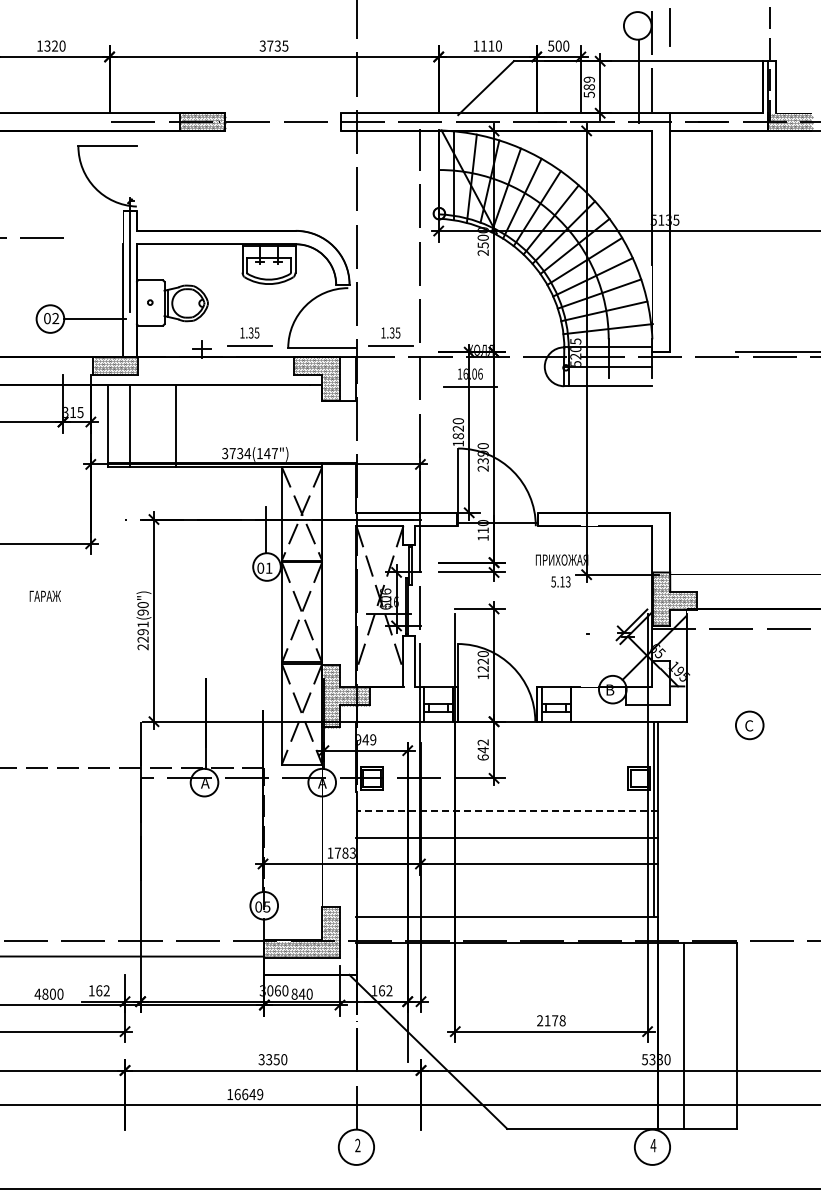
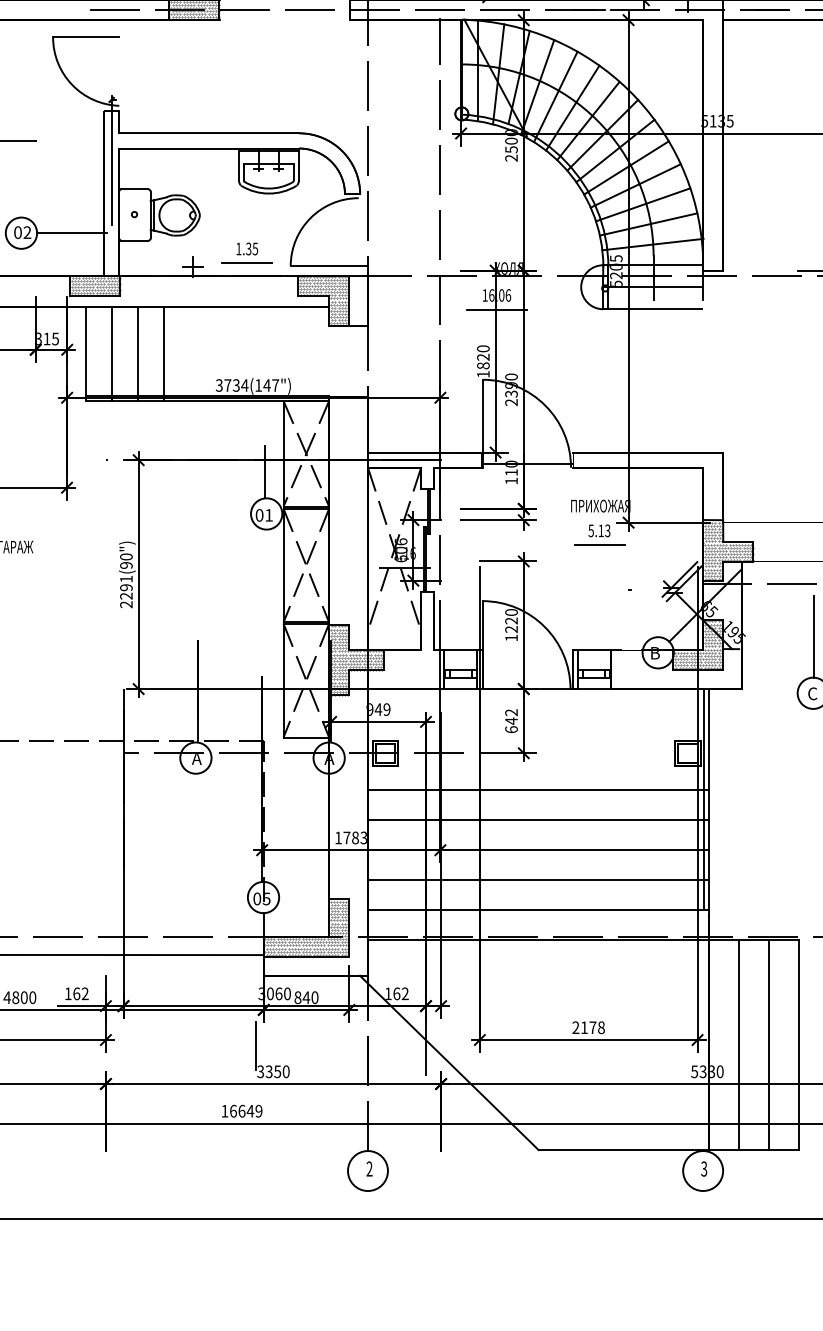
part: (390, 336) -> (406, 252), removed
line: (153, 425) -> (138, 353), added
line: (560, 594) -> (598, 545), added
line: (750, 675) -> (814, 636), added
hatch: (647, 682) -> (697, 644), added
line: (507, 811) -> (538, 790), dashed -> solid
line: (507, 890) -> (538, 880), added
line: (710, 1035) -> (768, 1044), added
line: (257, 1036) -> (255, 1045), added
text: (653, 1145) -> (704, 1168), 4 -> 3

